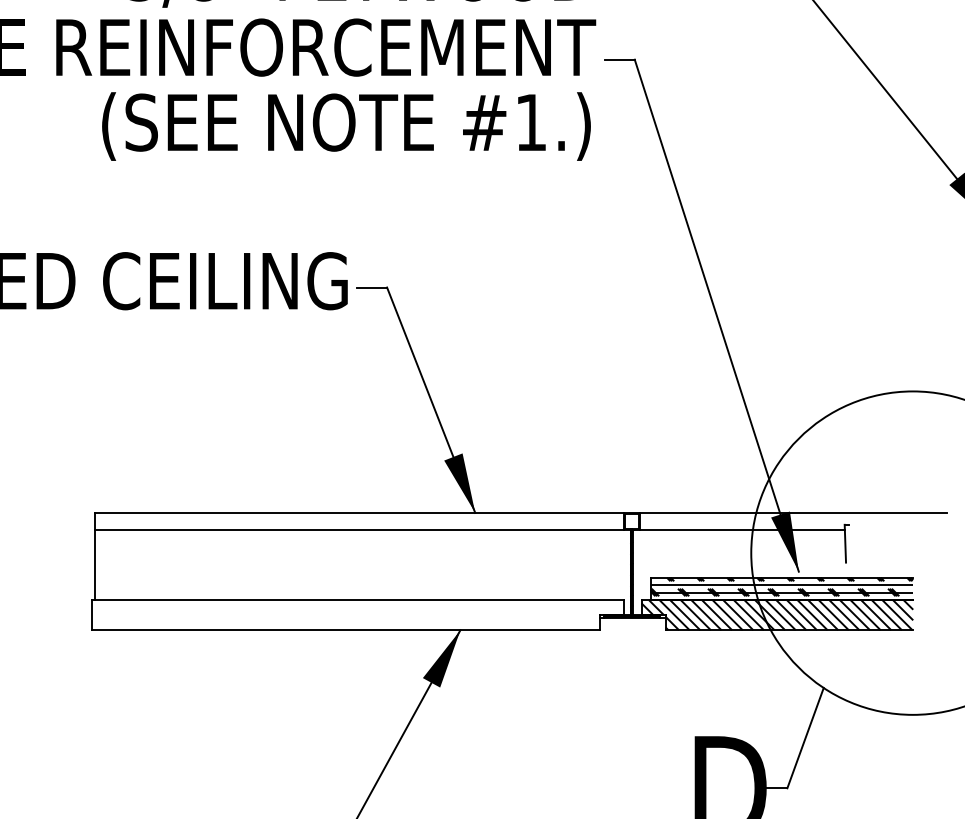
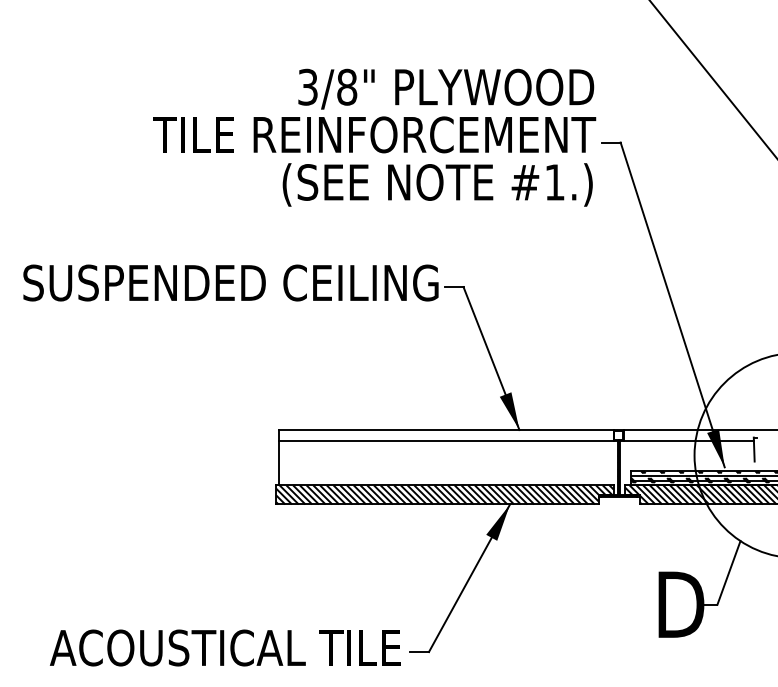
hatch: (357, 614) -> (444, 494), added

